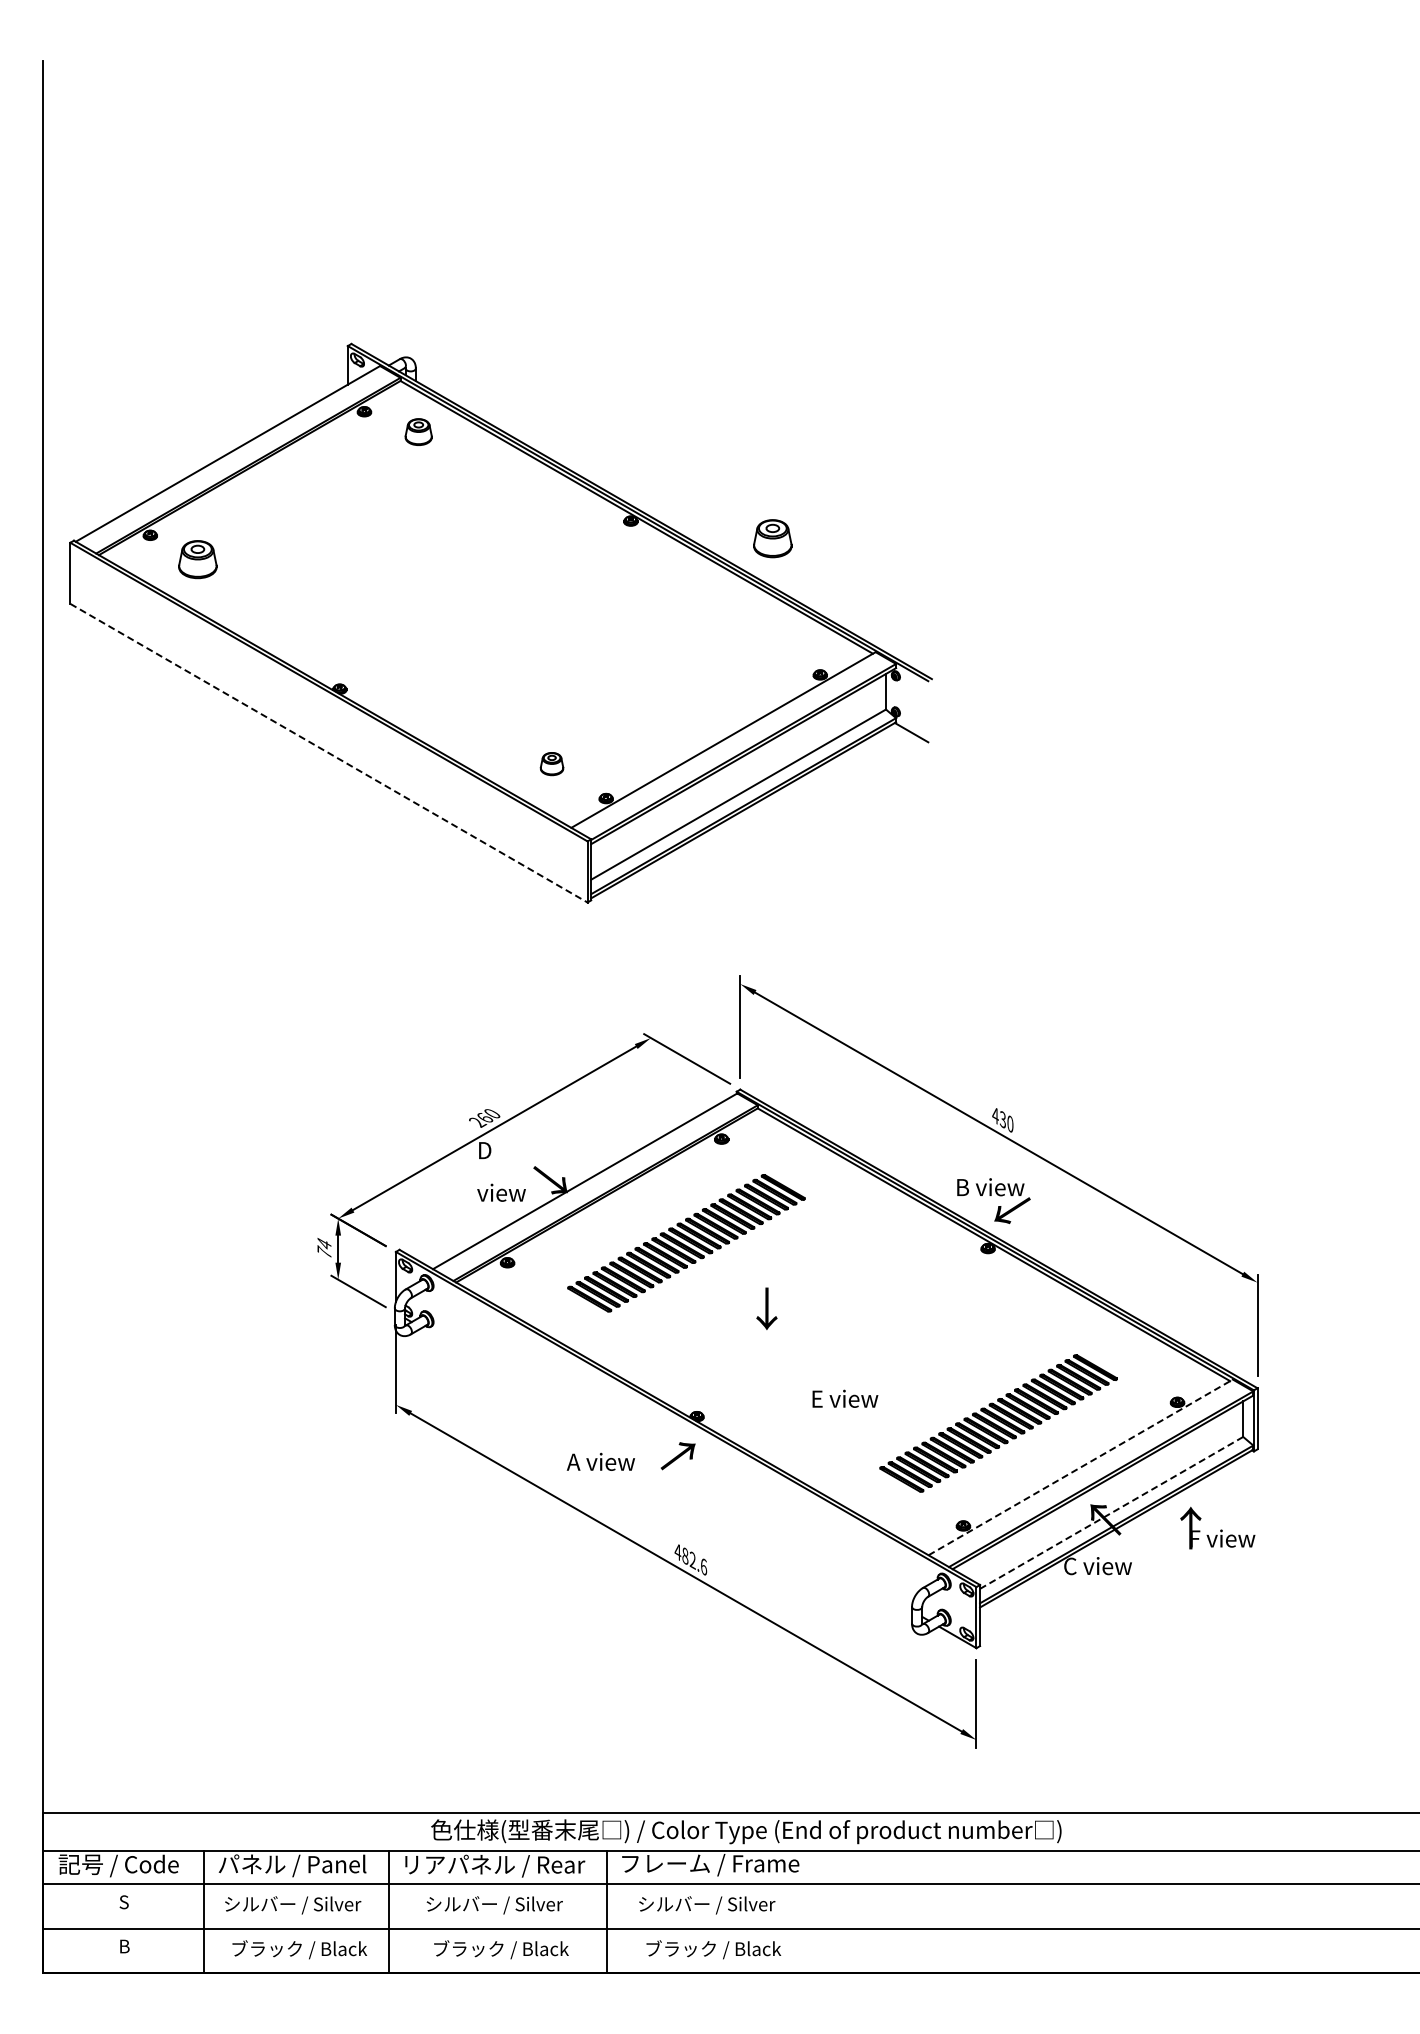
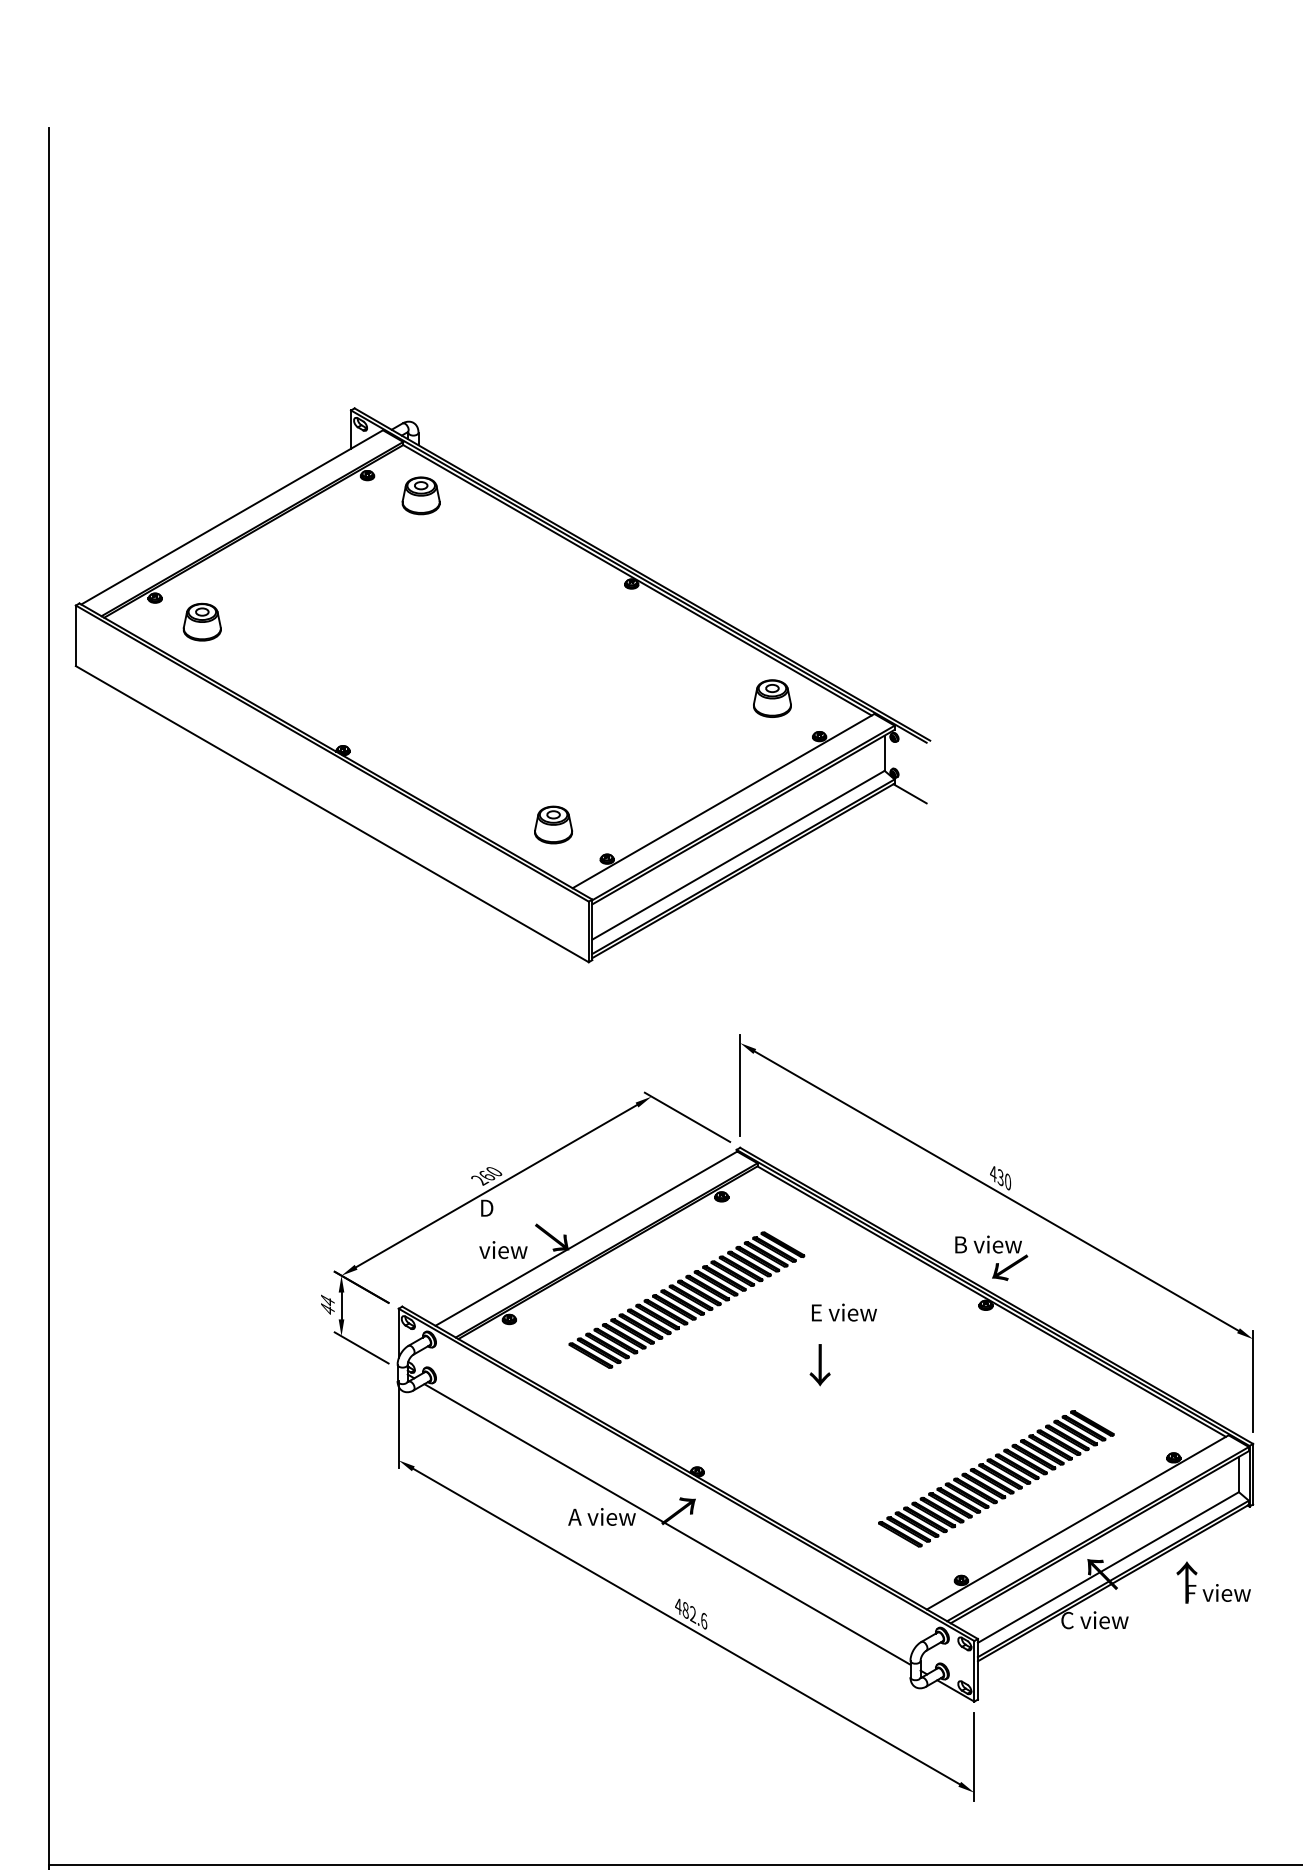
part: (418, 431) -> (421, 495), size x1.43
part: (772, 538) -> (772, 698), moved
line: (328, 753) -> (331, 814), dashed -> solid
part: (551, 763) -> (552, 824), size x1.67
text: (324, 1251) -> (327, 1308), 74 -> 44
text: (766, 1308) -> (819, 1364), moved
text: (845, 1398) -> (844, 1312), moved
line: (1080, 1467) -> (1077, 1522), dashed -> solid
line: (666, 1469) -> (667, 1524), added
line: (1111, 1512) -> (1108, 1567), dashed -> solid

